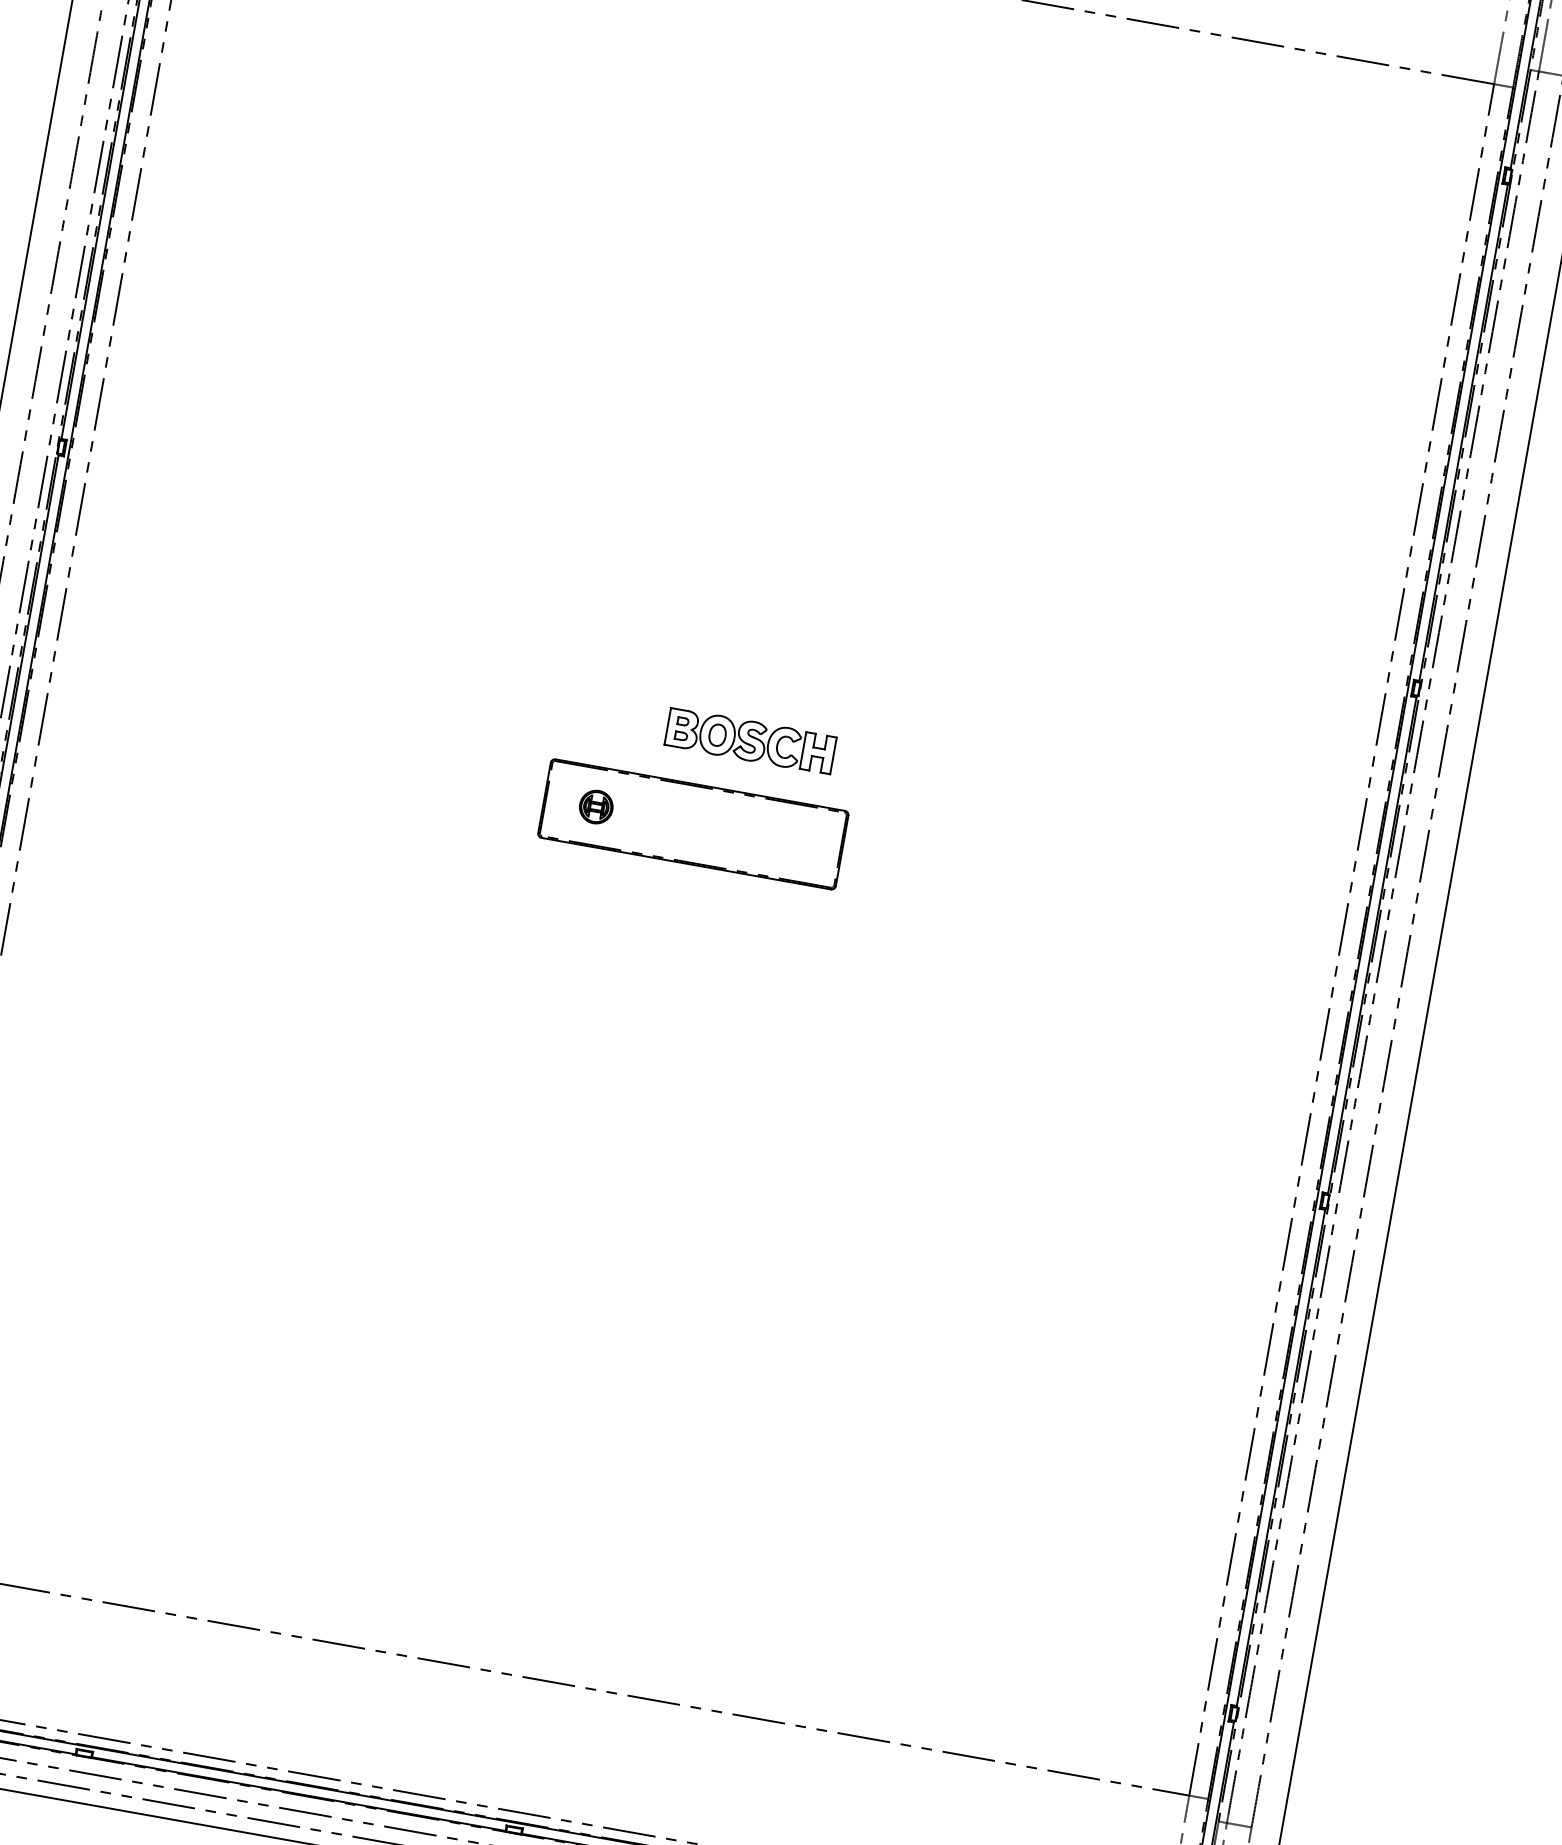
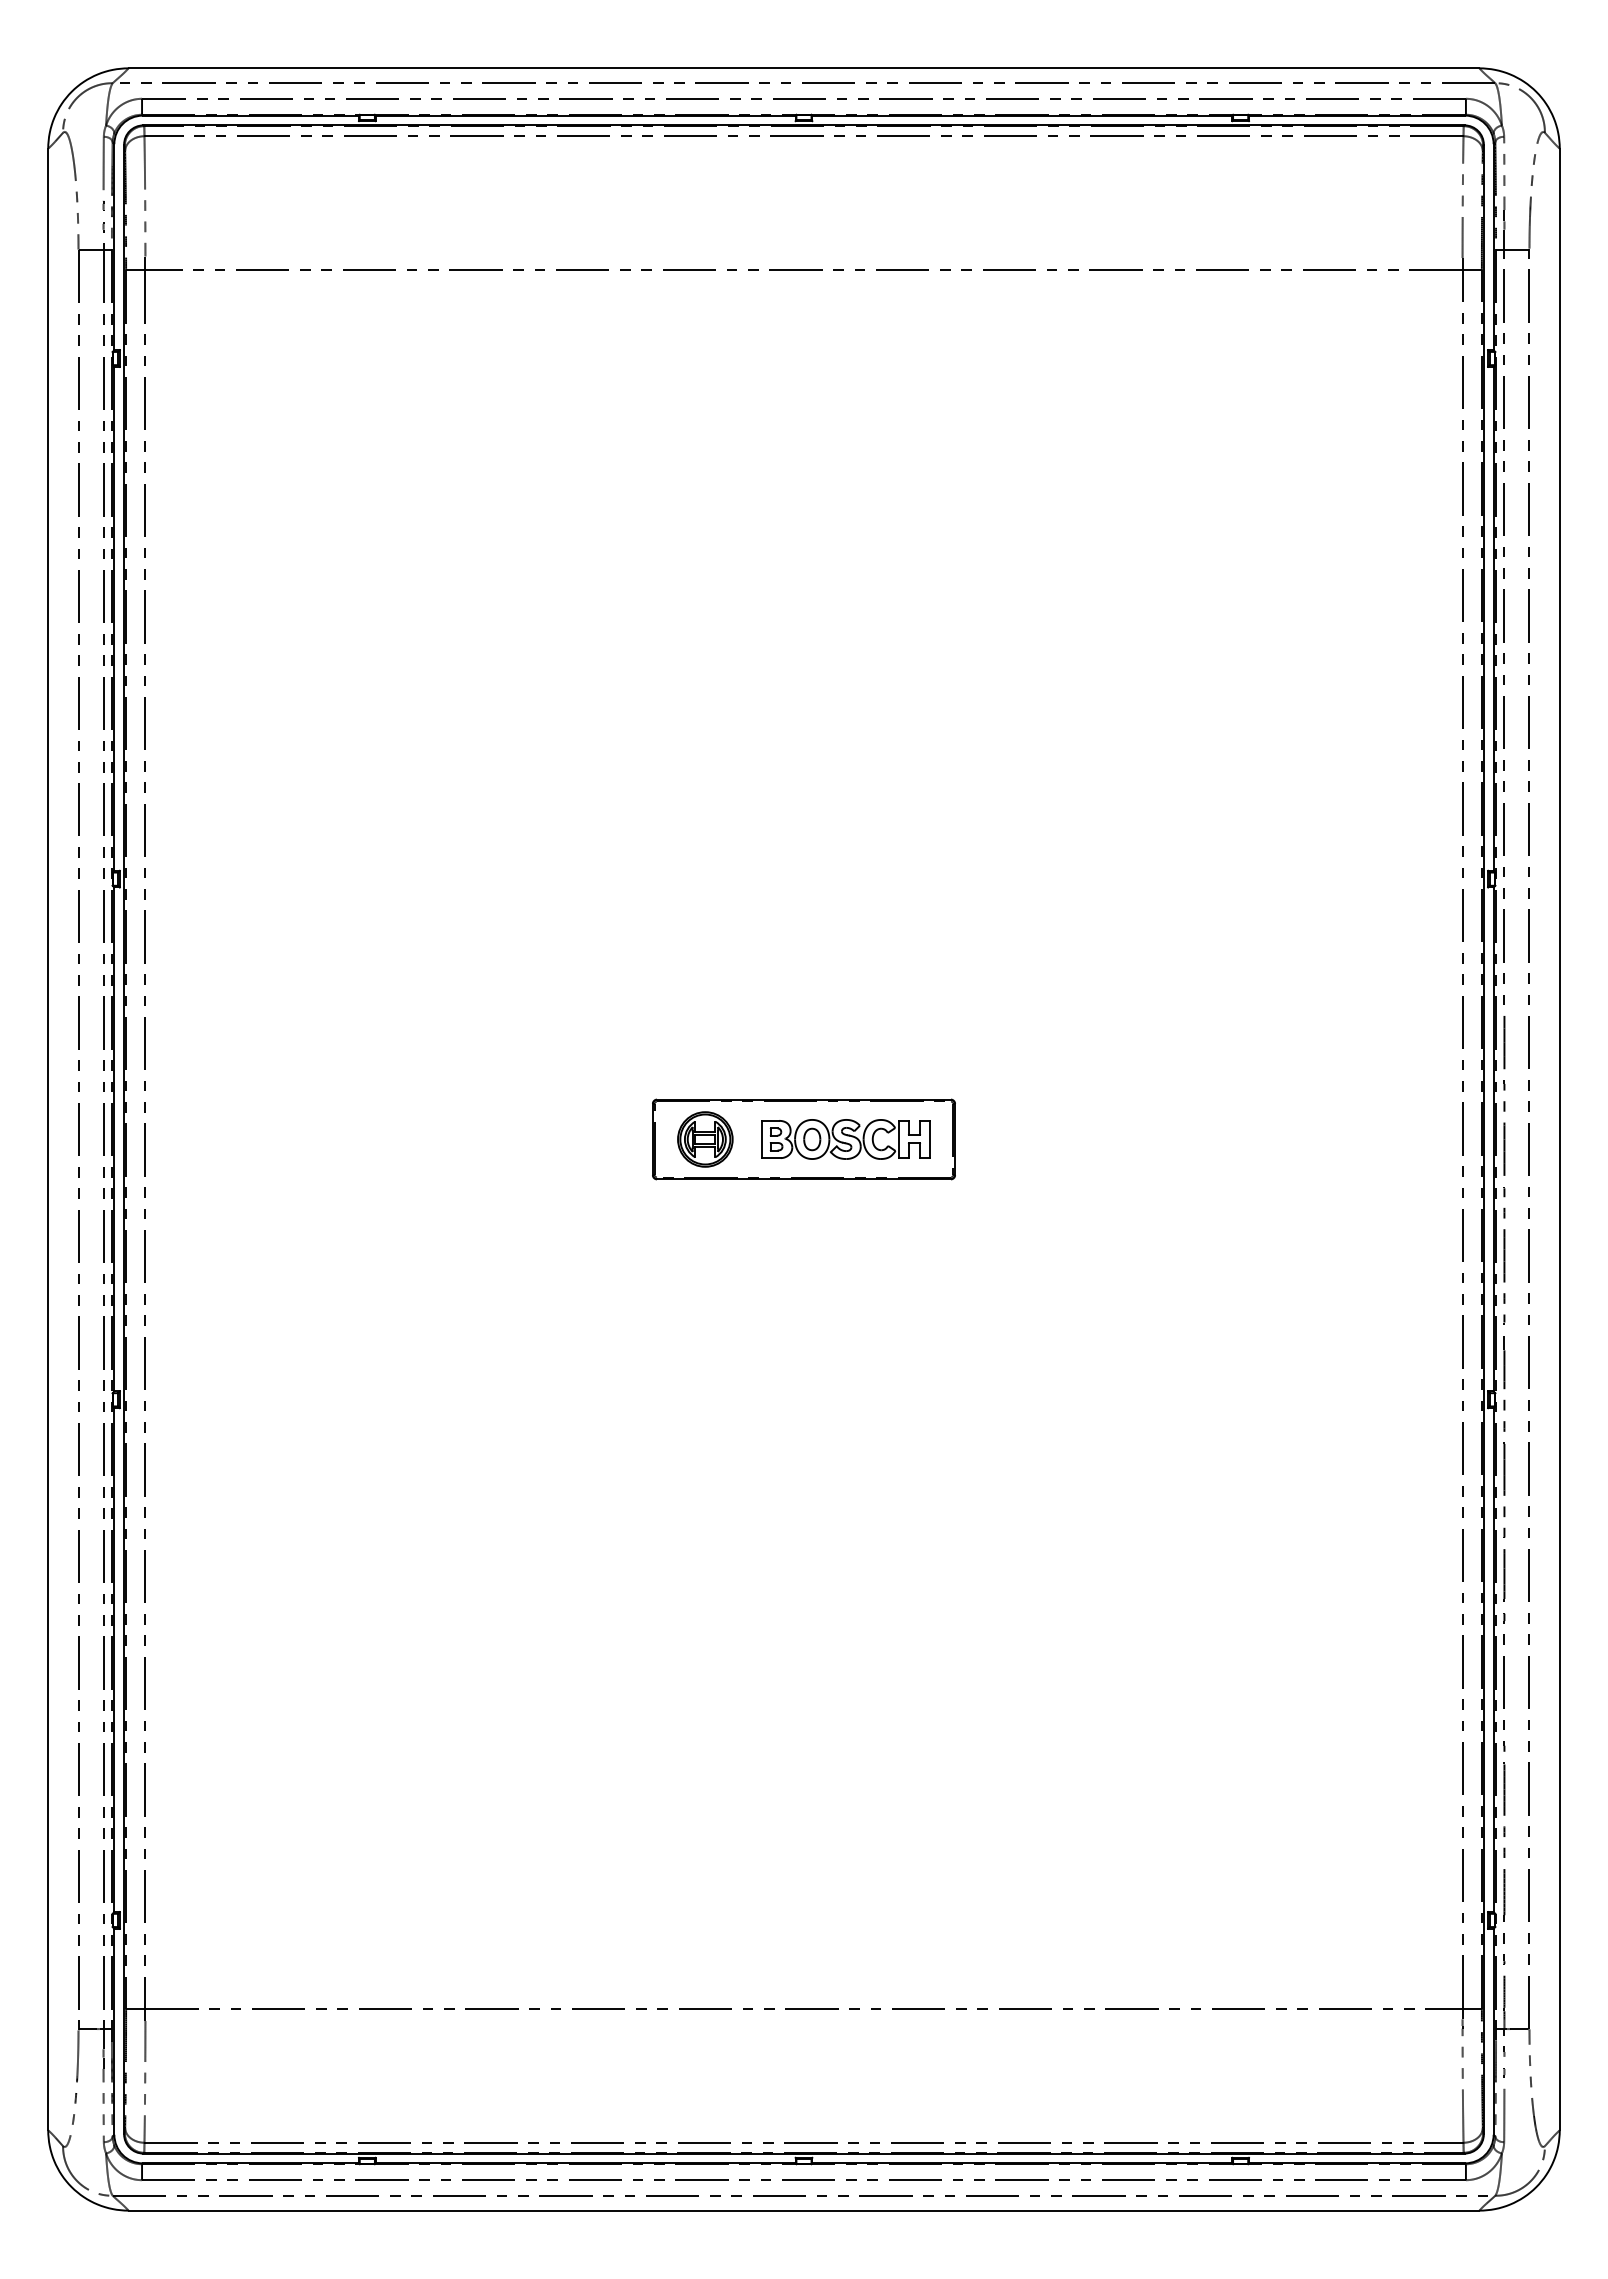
part: (750, 741) -> (845, 1139), moved
part: (596, 807) -> (705, 1139), size x1.67

